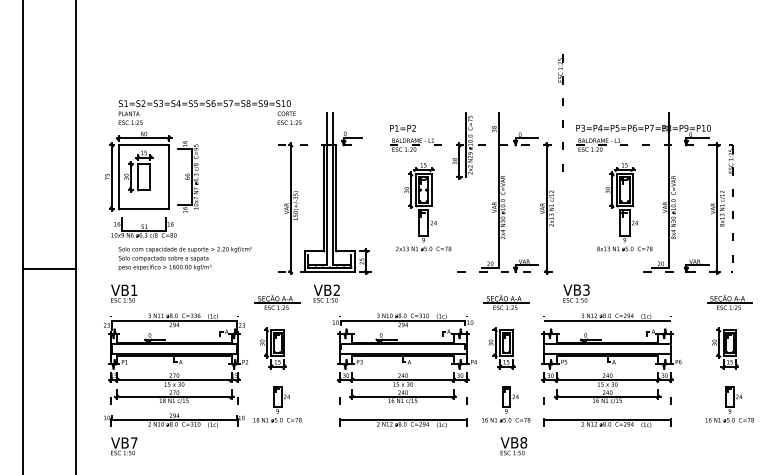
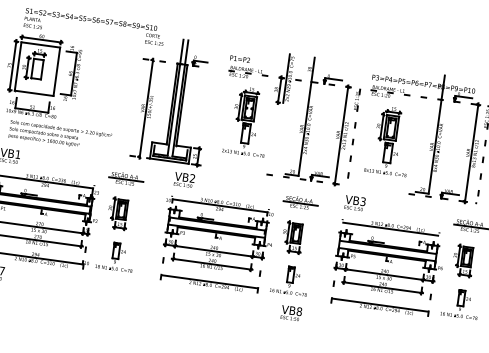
part: (562, 105) -> (354, 127), moved
part: (624, 207) -> (389, 141), moved
text: (326, 293) -> (184, 179), moved
part: (611, 370) -> (388, 267), moved

